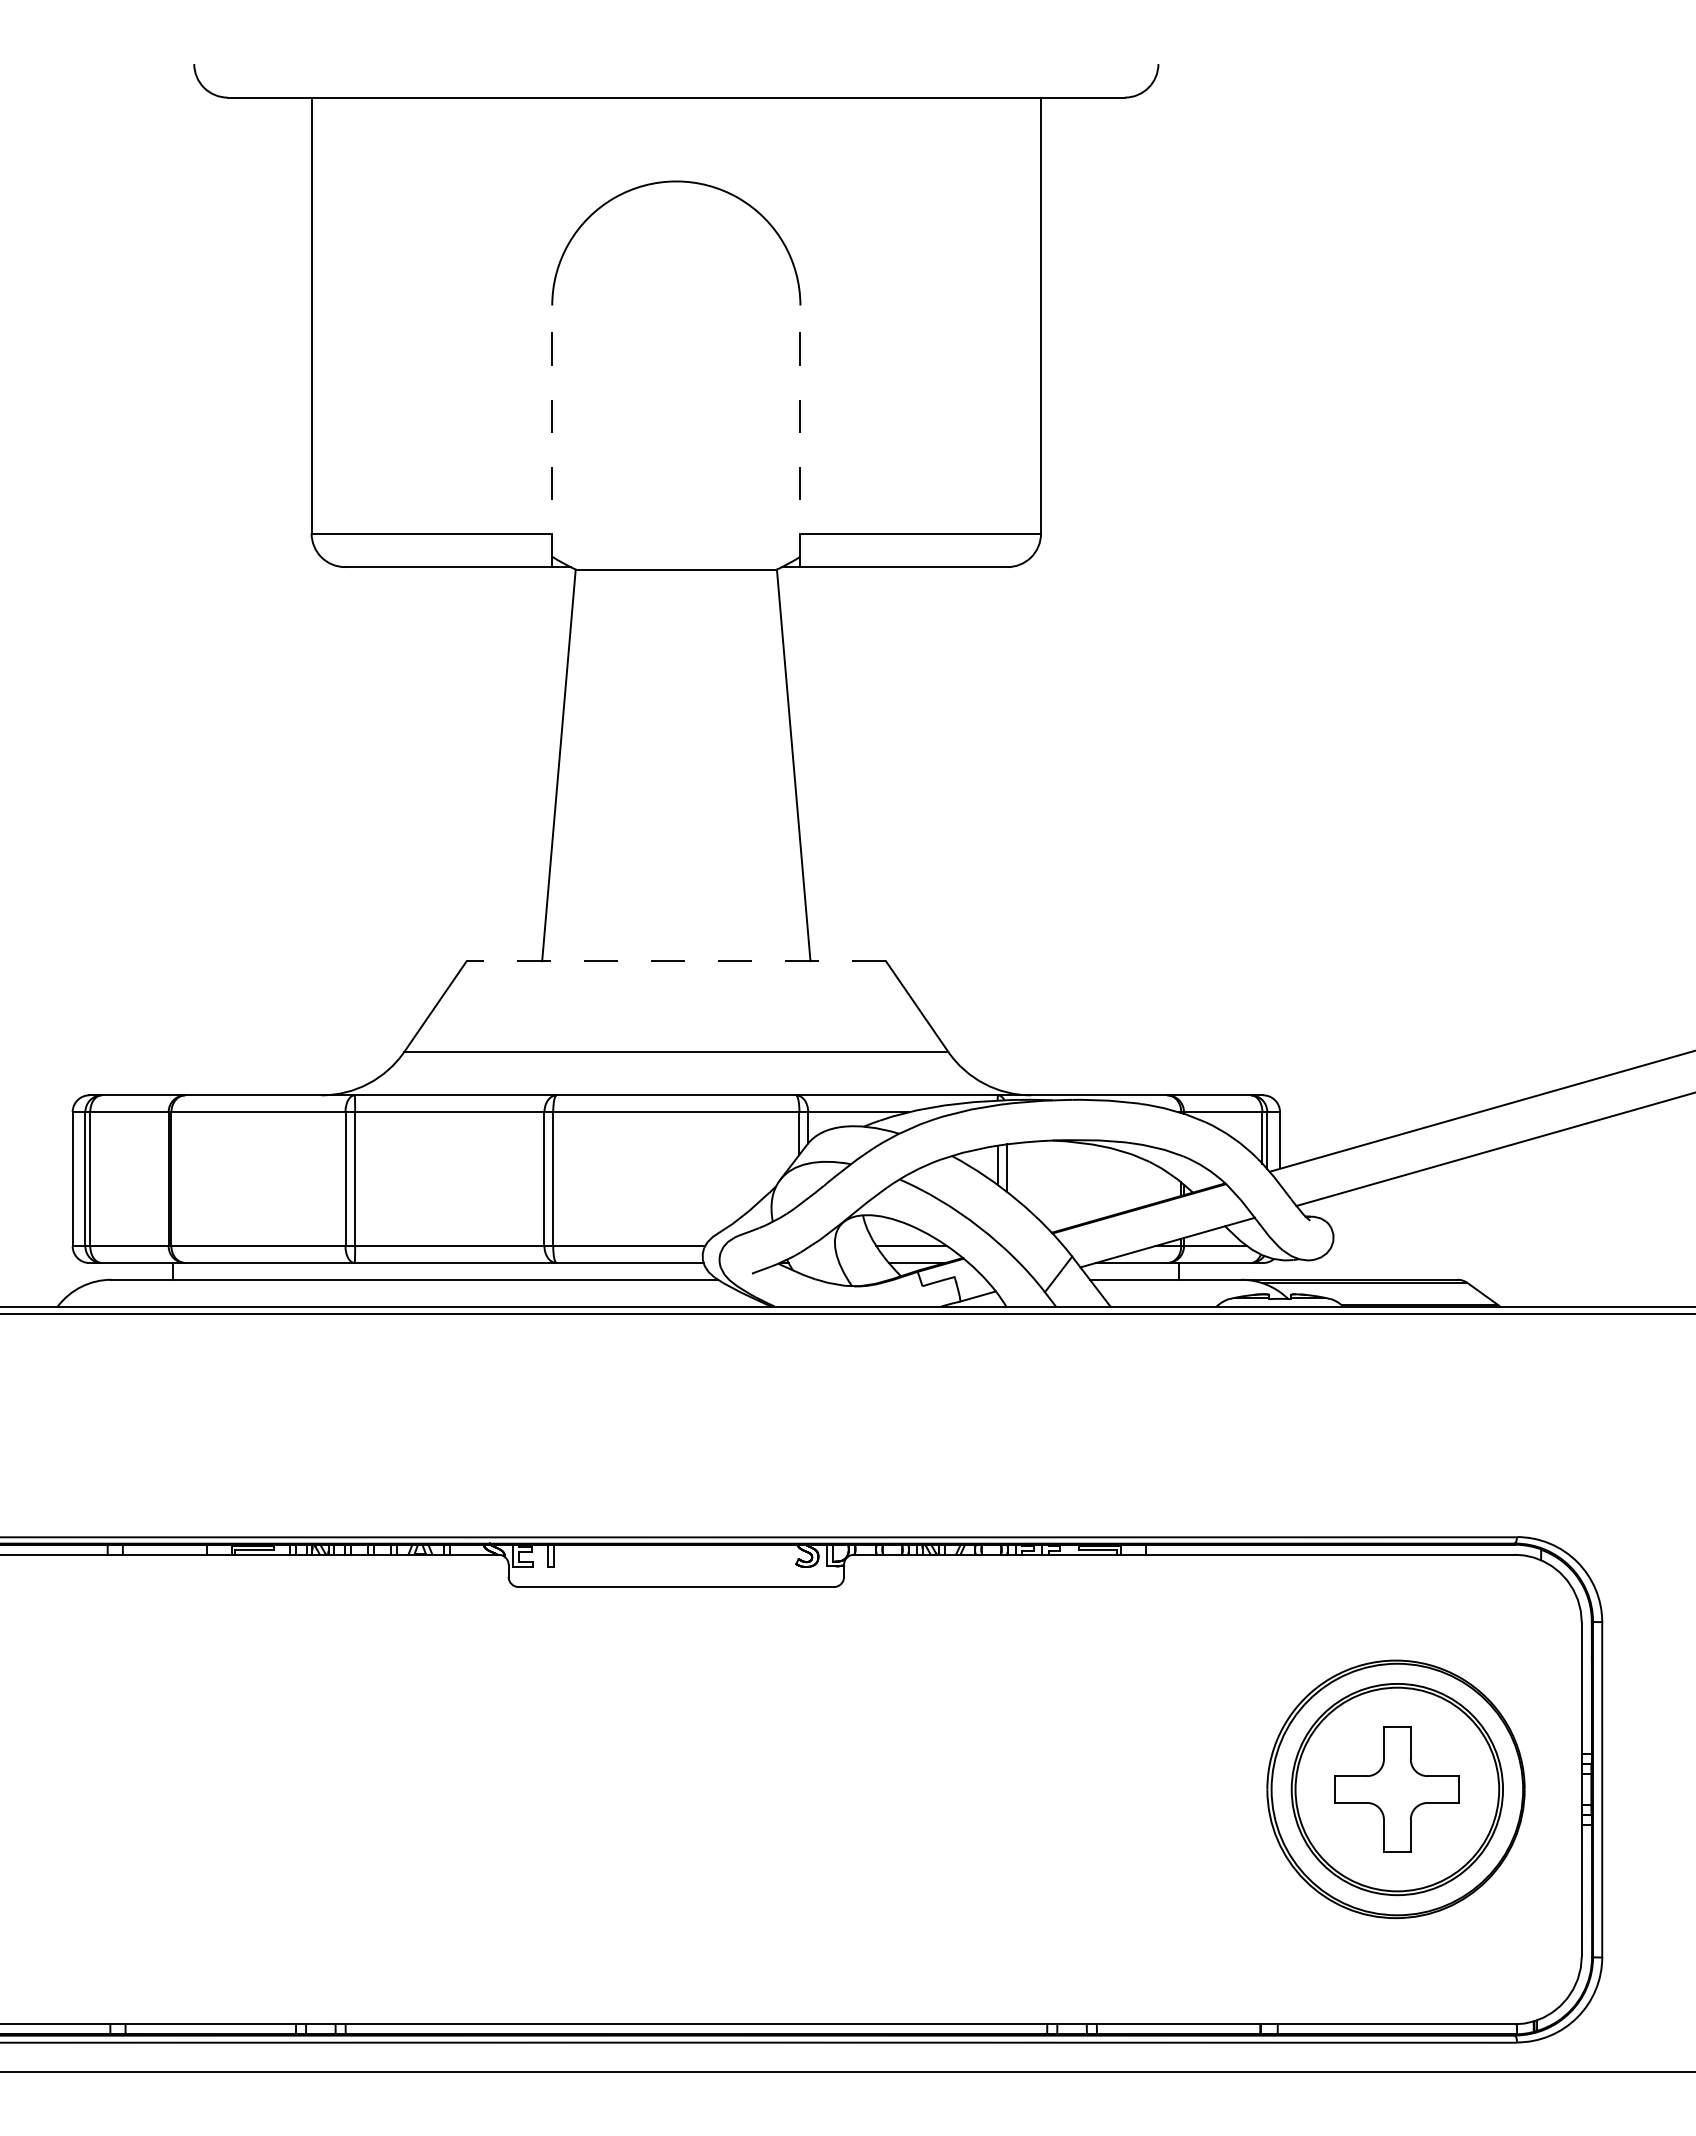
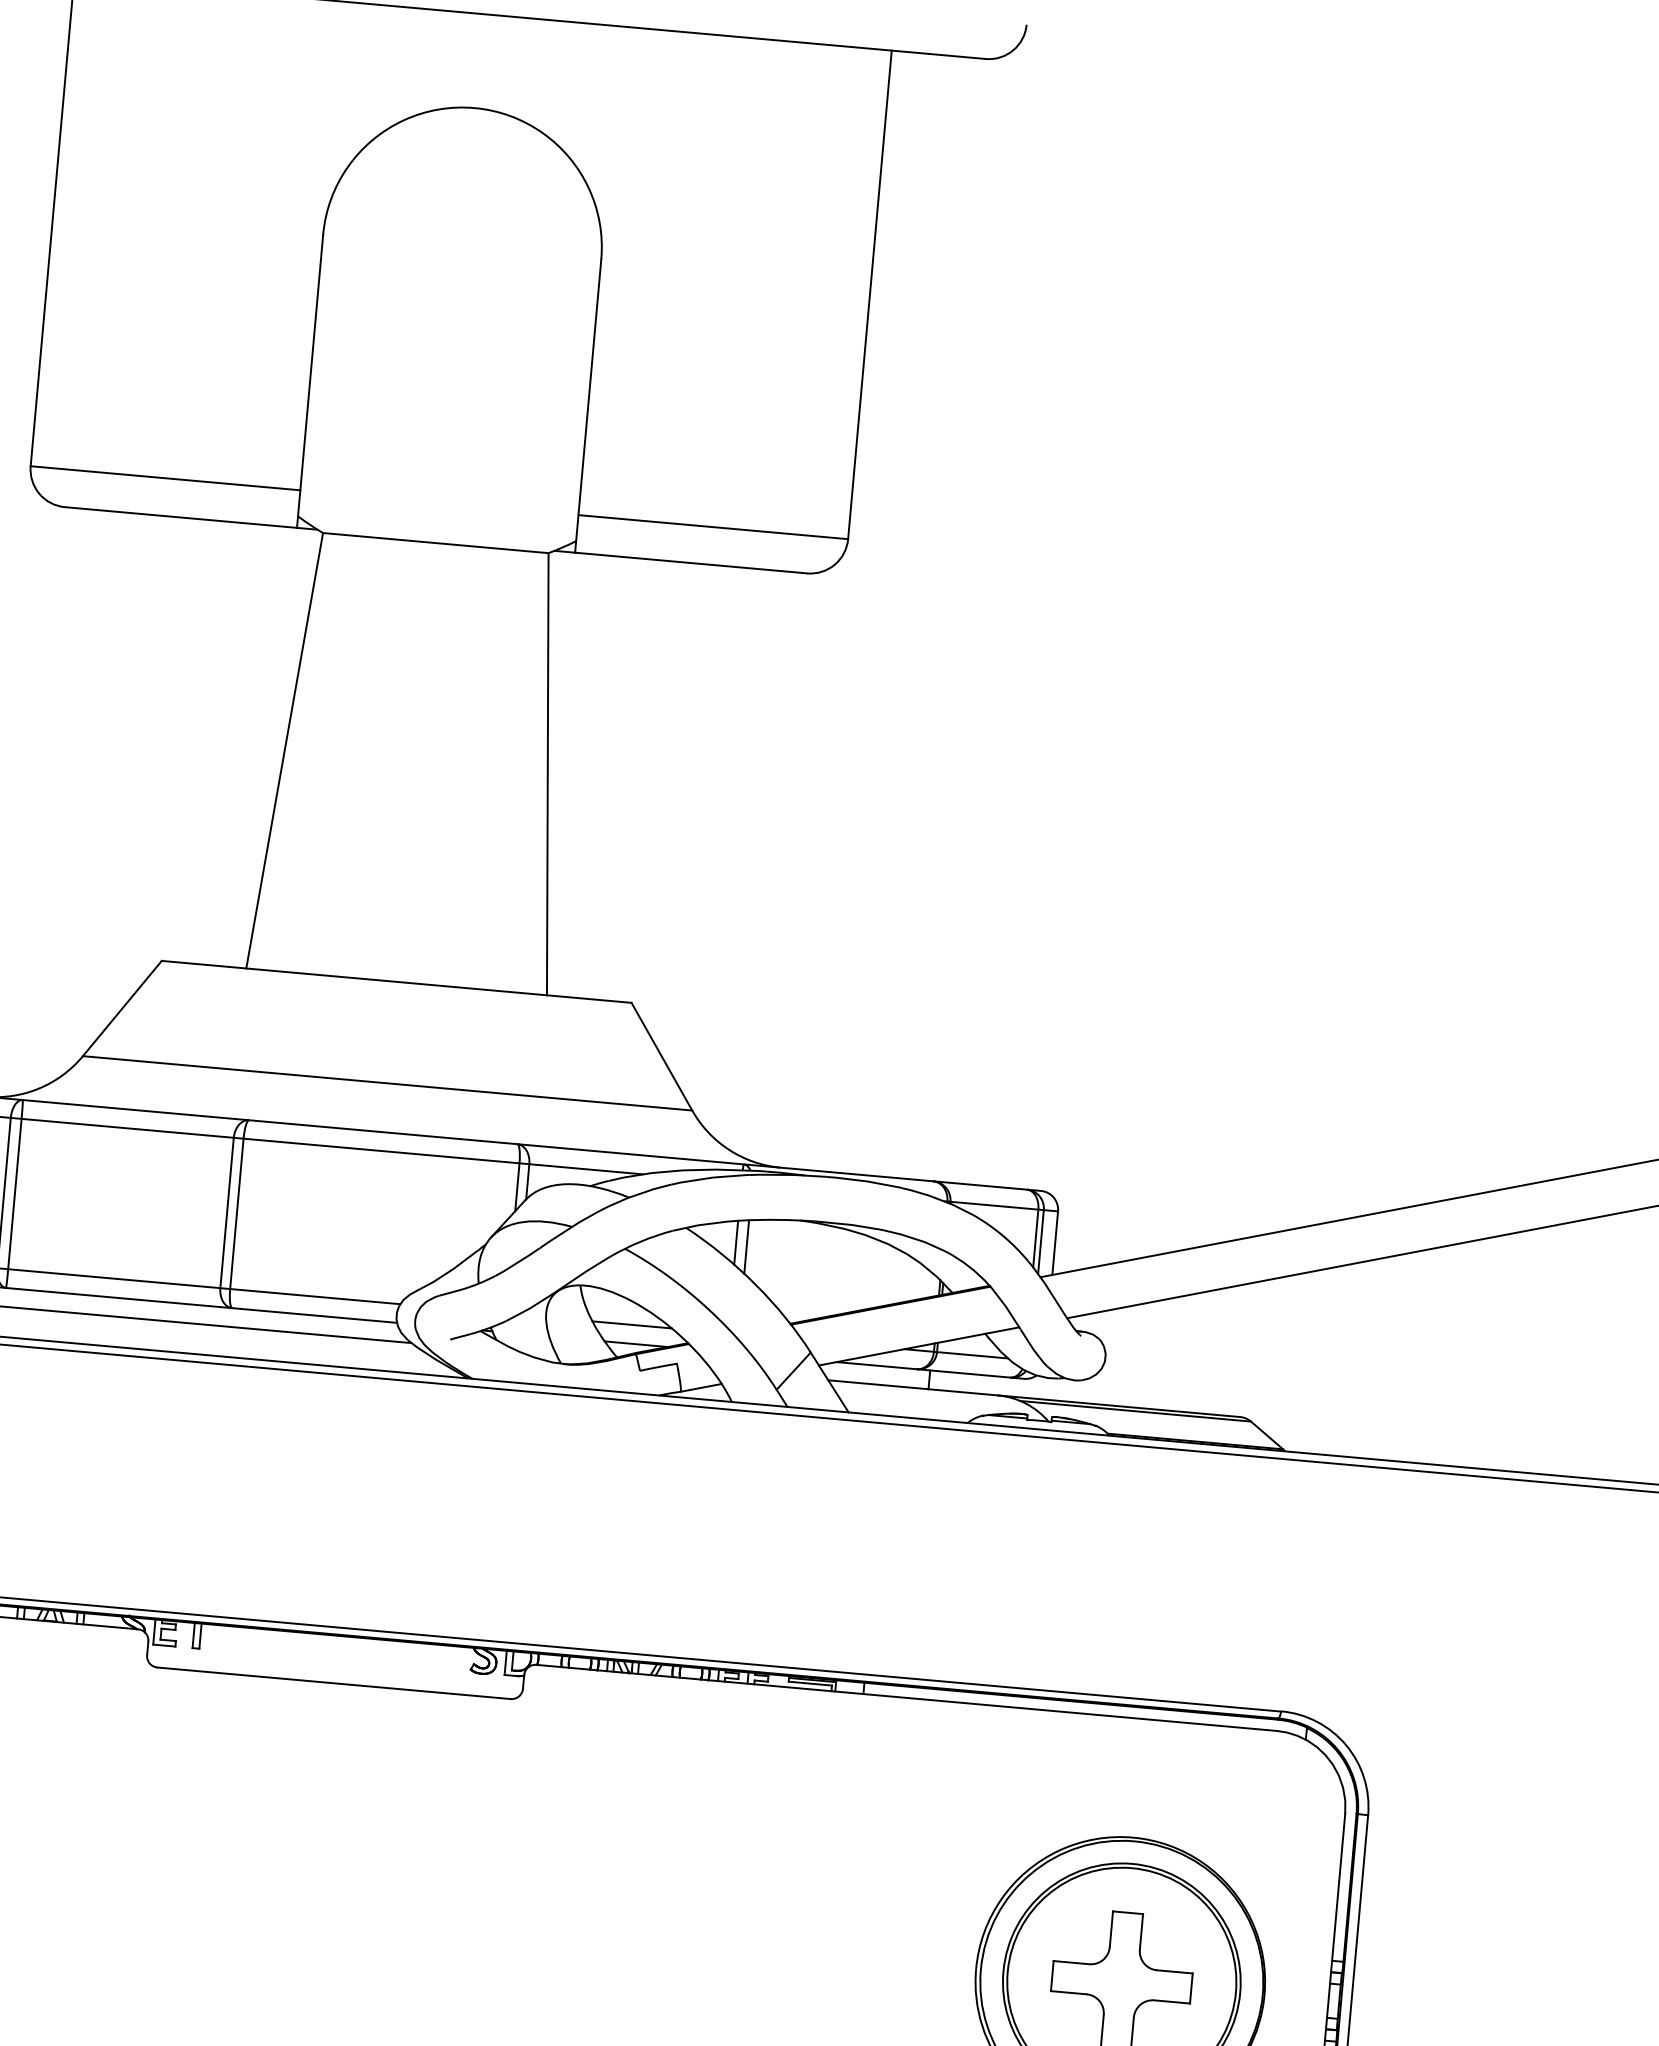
line: (552, 436) -> (310, 381), dashed -> solid
line: (800, 436) -> (588, 406), dashed -> solid
line: (676, 961) -> (396, 982), dashed -> solid

